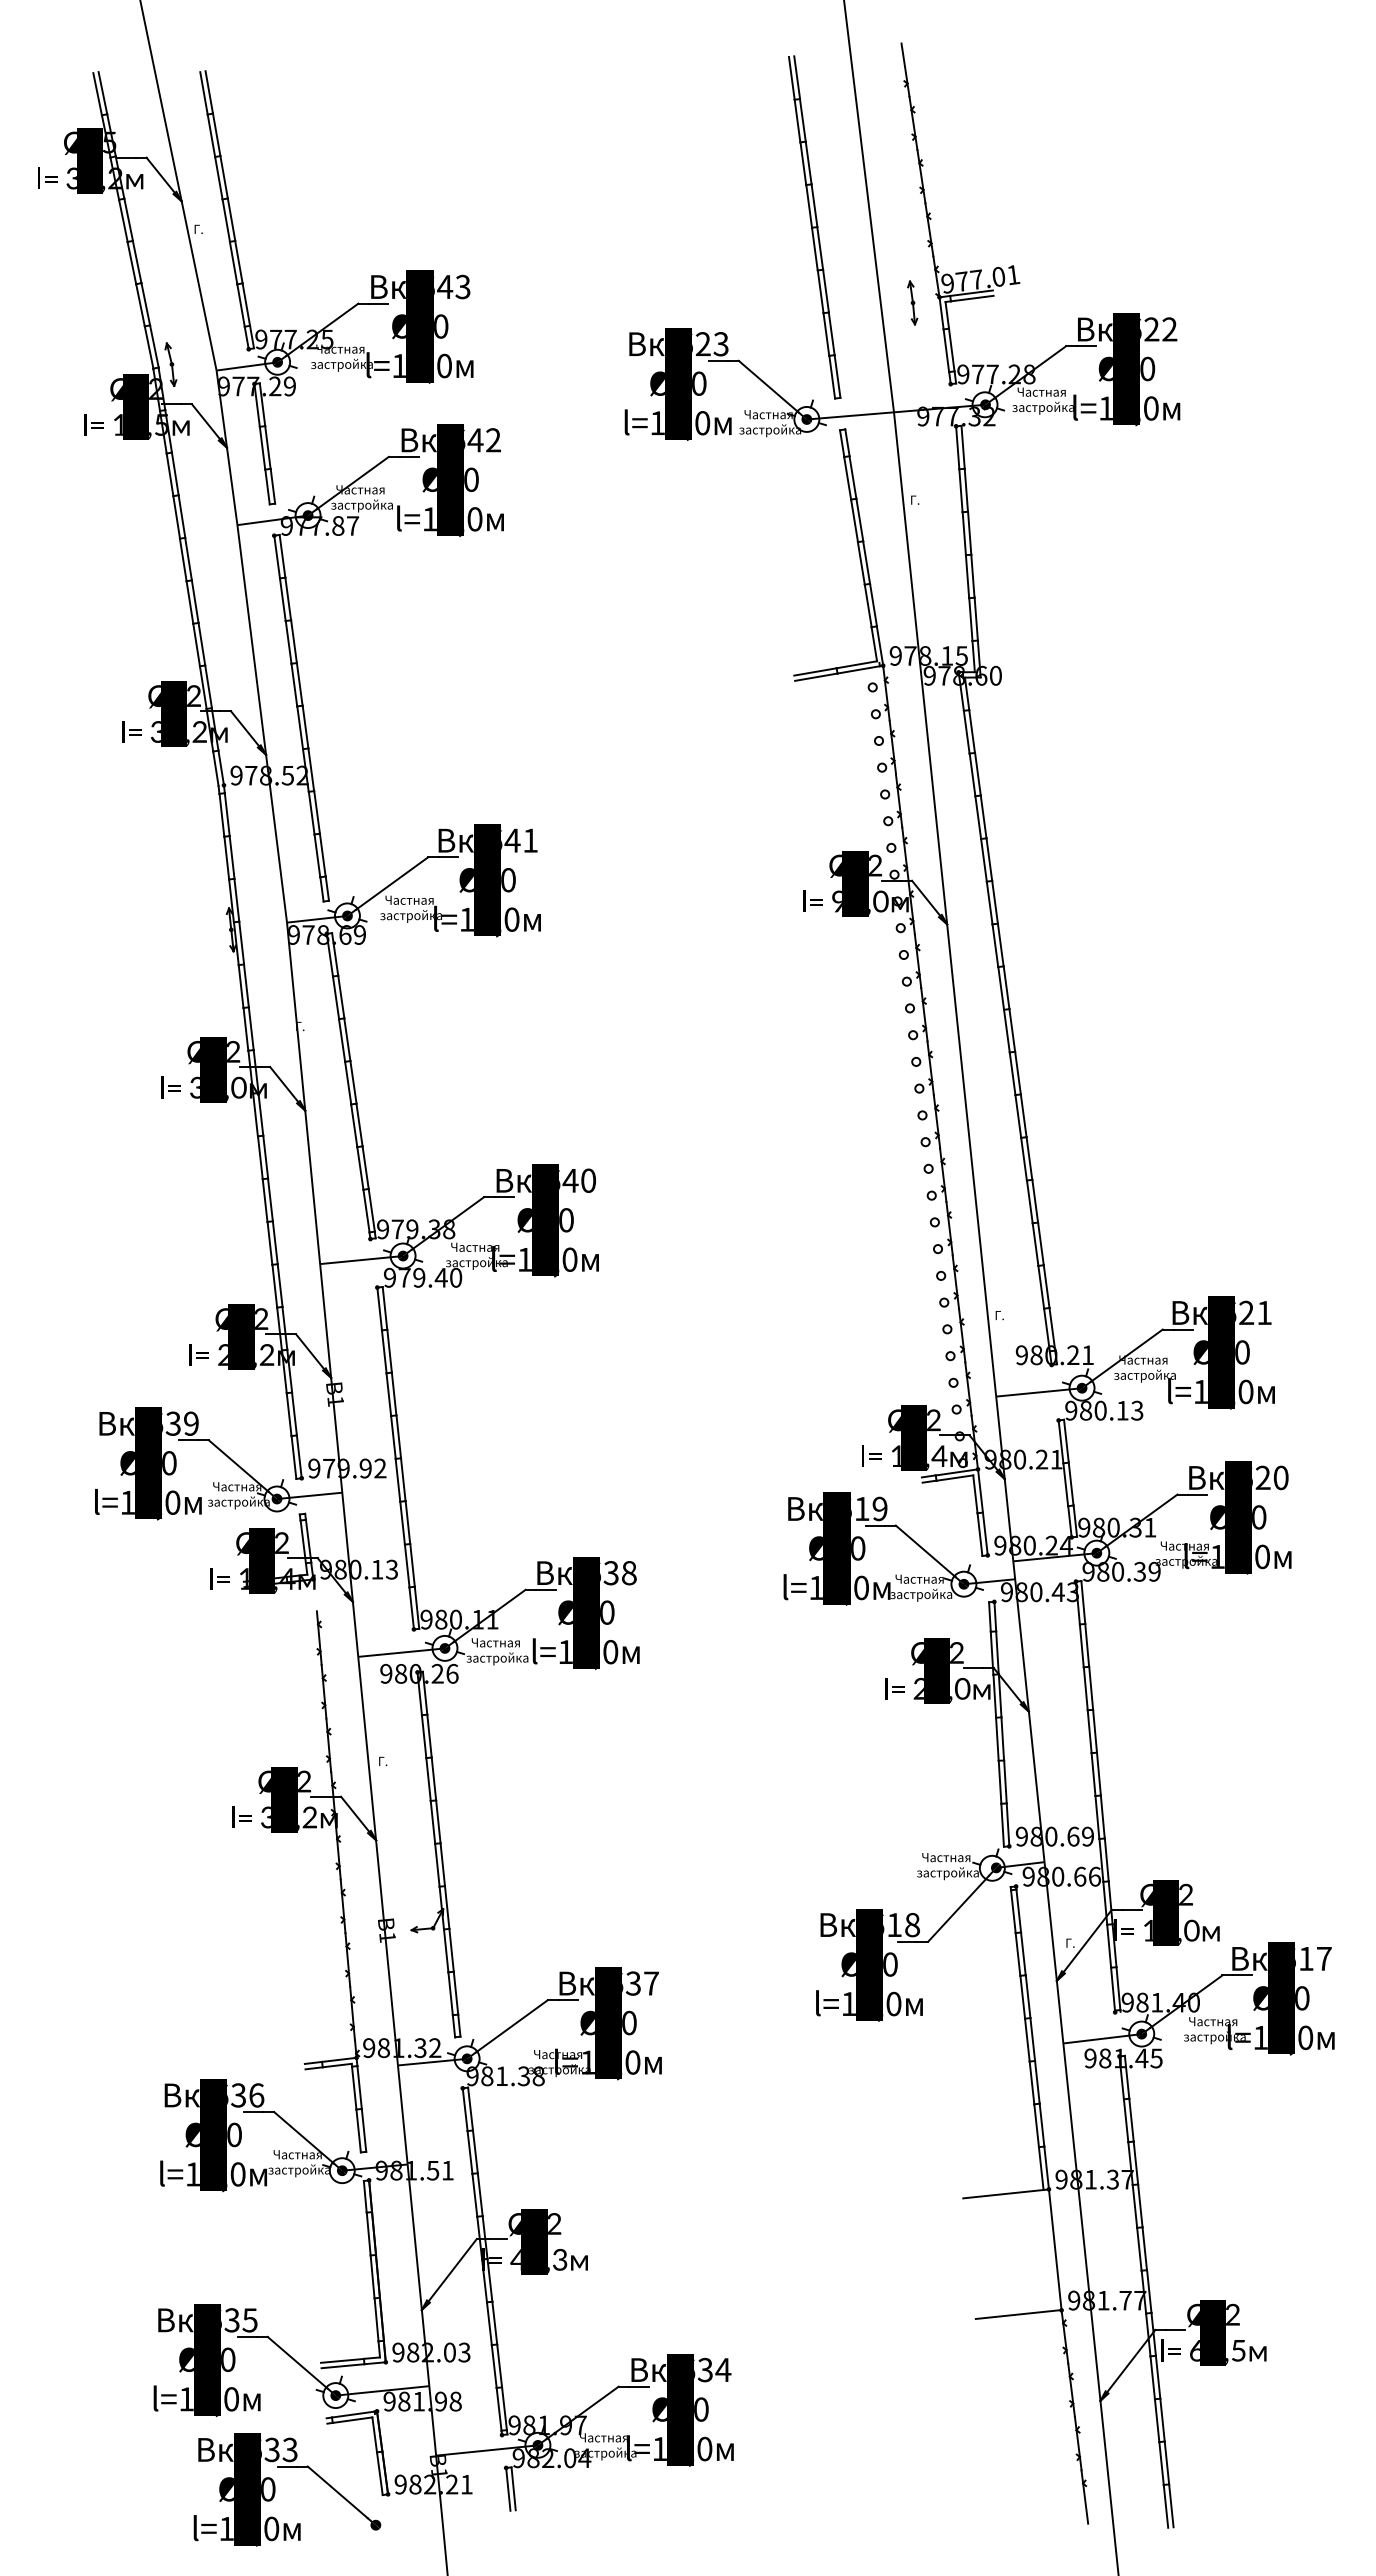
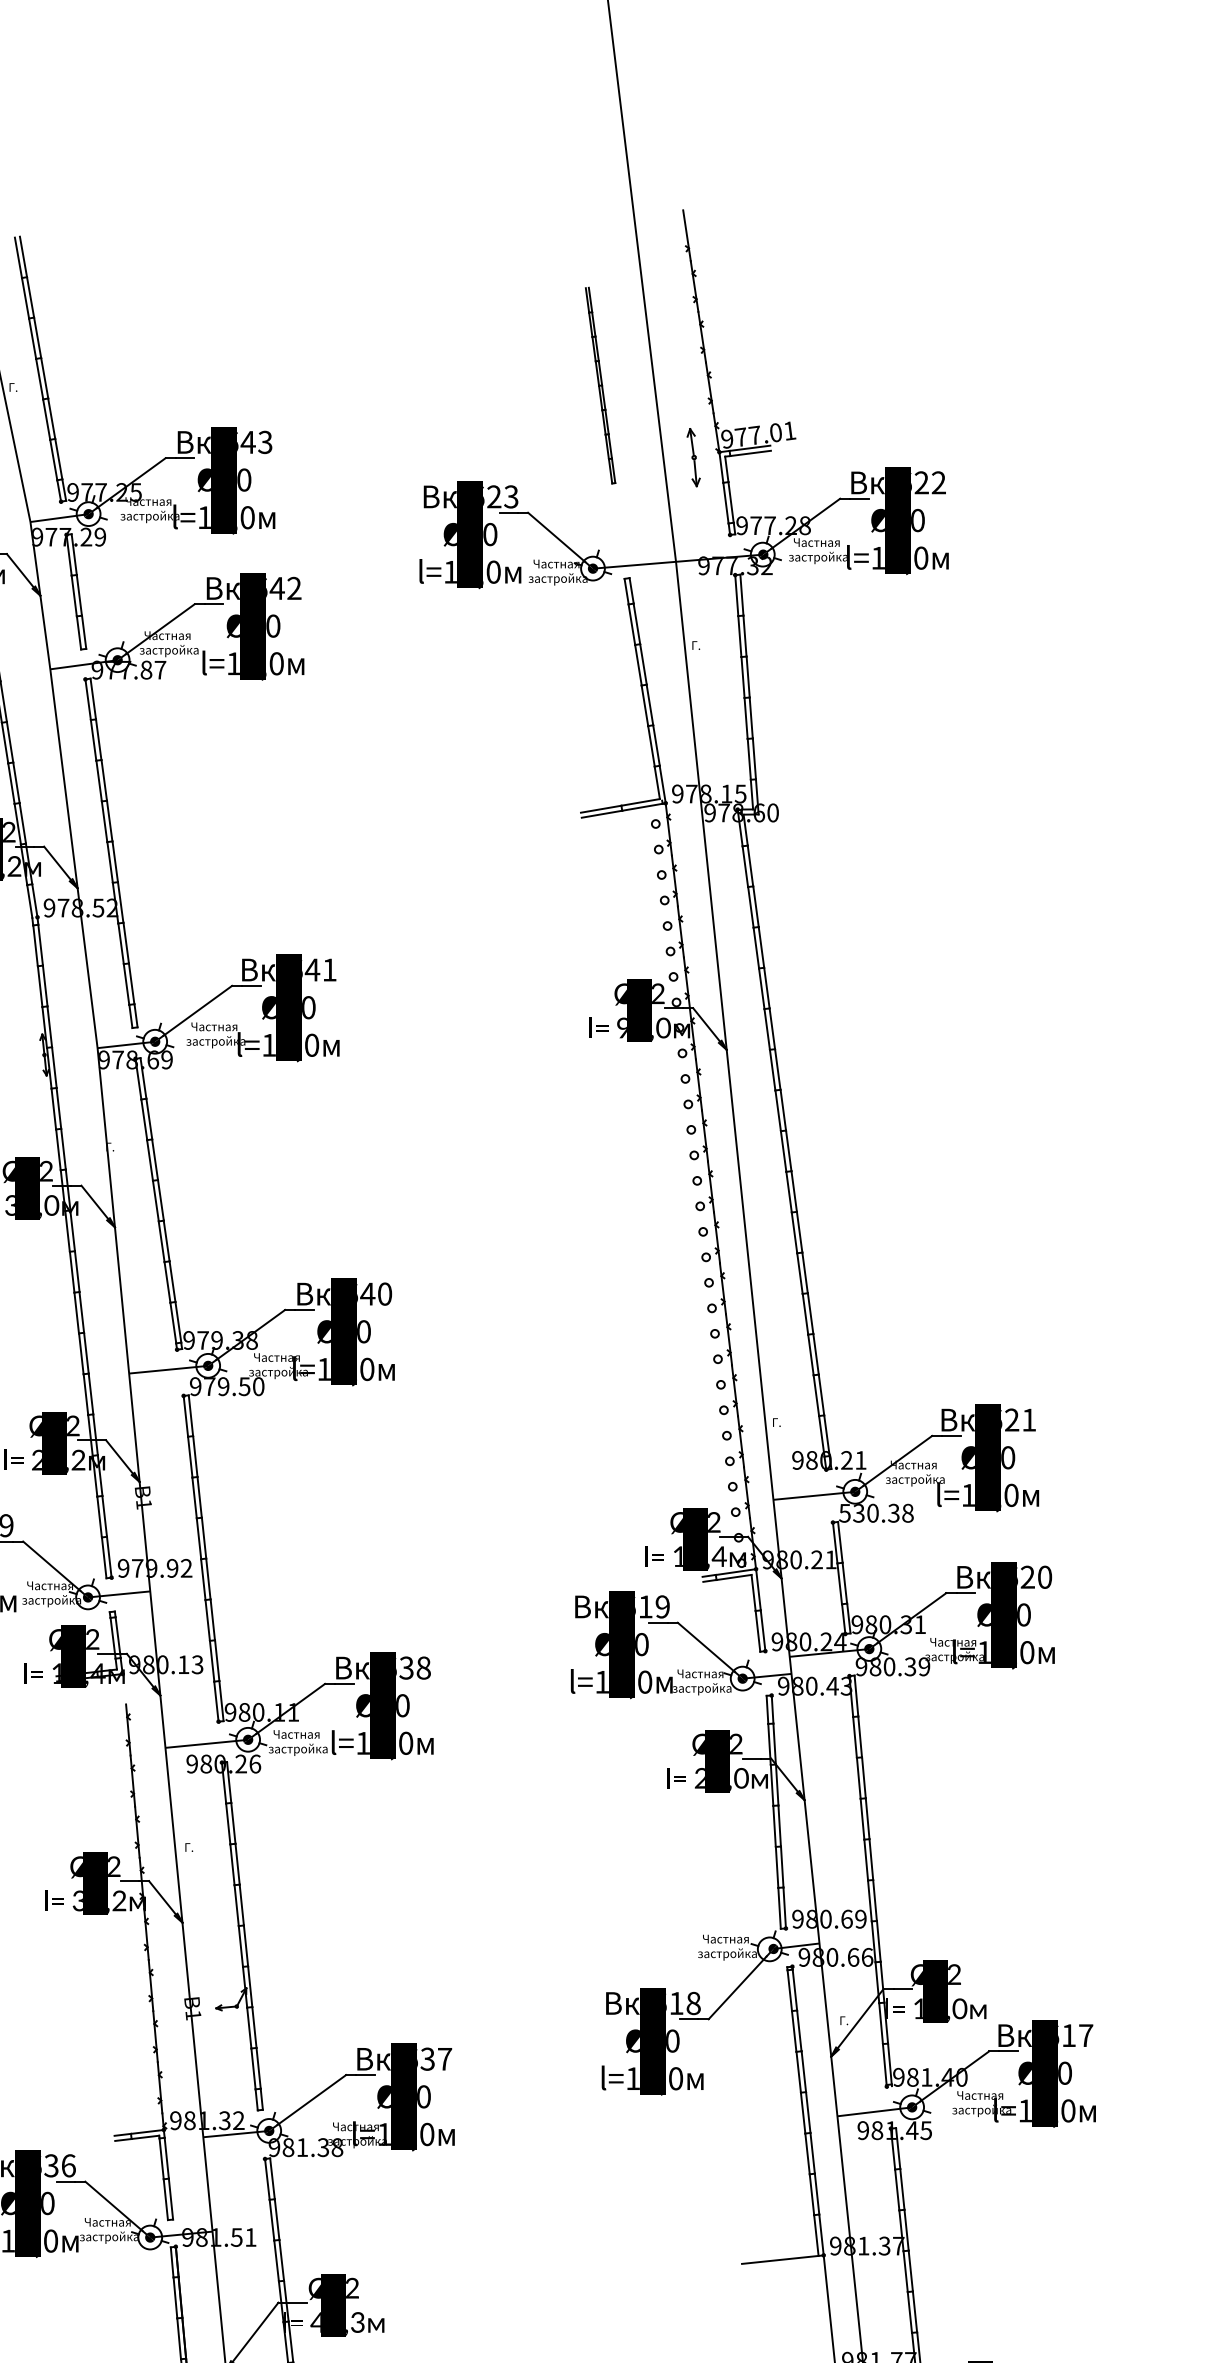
part: (814, 227) -> (600, 385), size x0.6
part: (912, 302) -> (693, 457), size x1.4
text: (440, 1277) -> (243, 1386), 979.40 -> 979.50
text: (1104, 1410) -> (876, 1513), 980.13 -> 530.38

